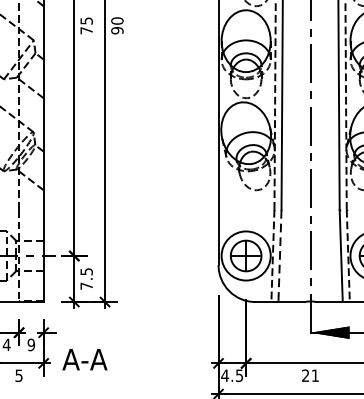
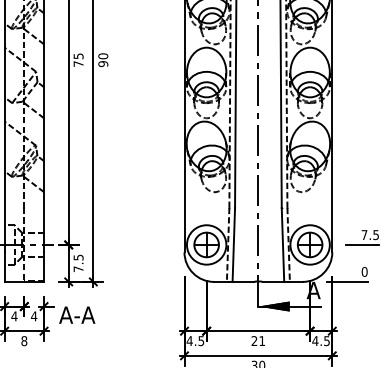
line: (279, 255) -> (233, 244), dashed -> solid
text: (31, 345) -> (34, 316), 9 -> 4
text: (85, 358) -> (77, 314), moved
text: (19, 376) -> (24, 341), 5 -> 8

